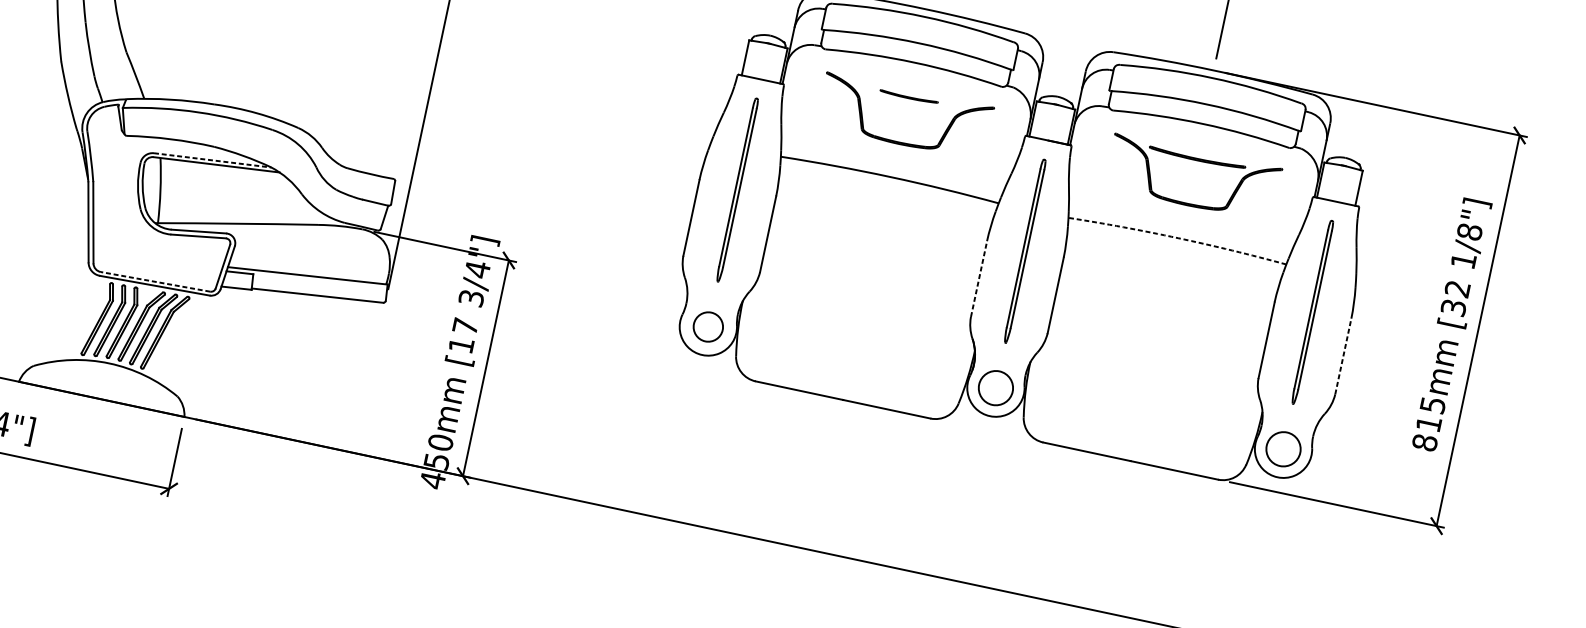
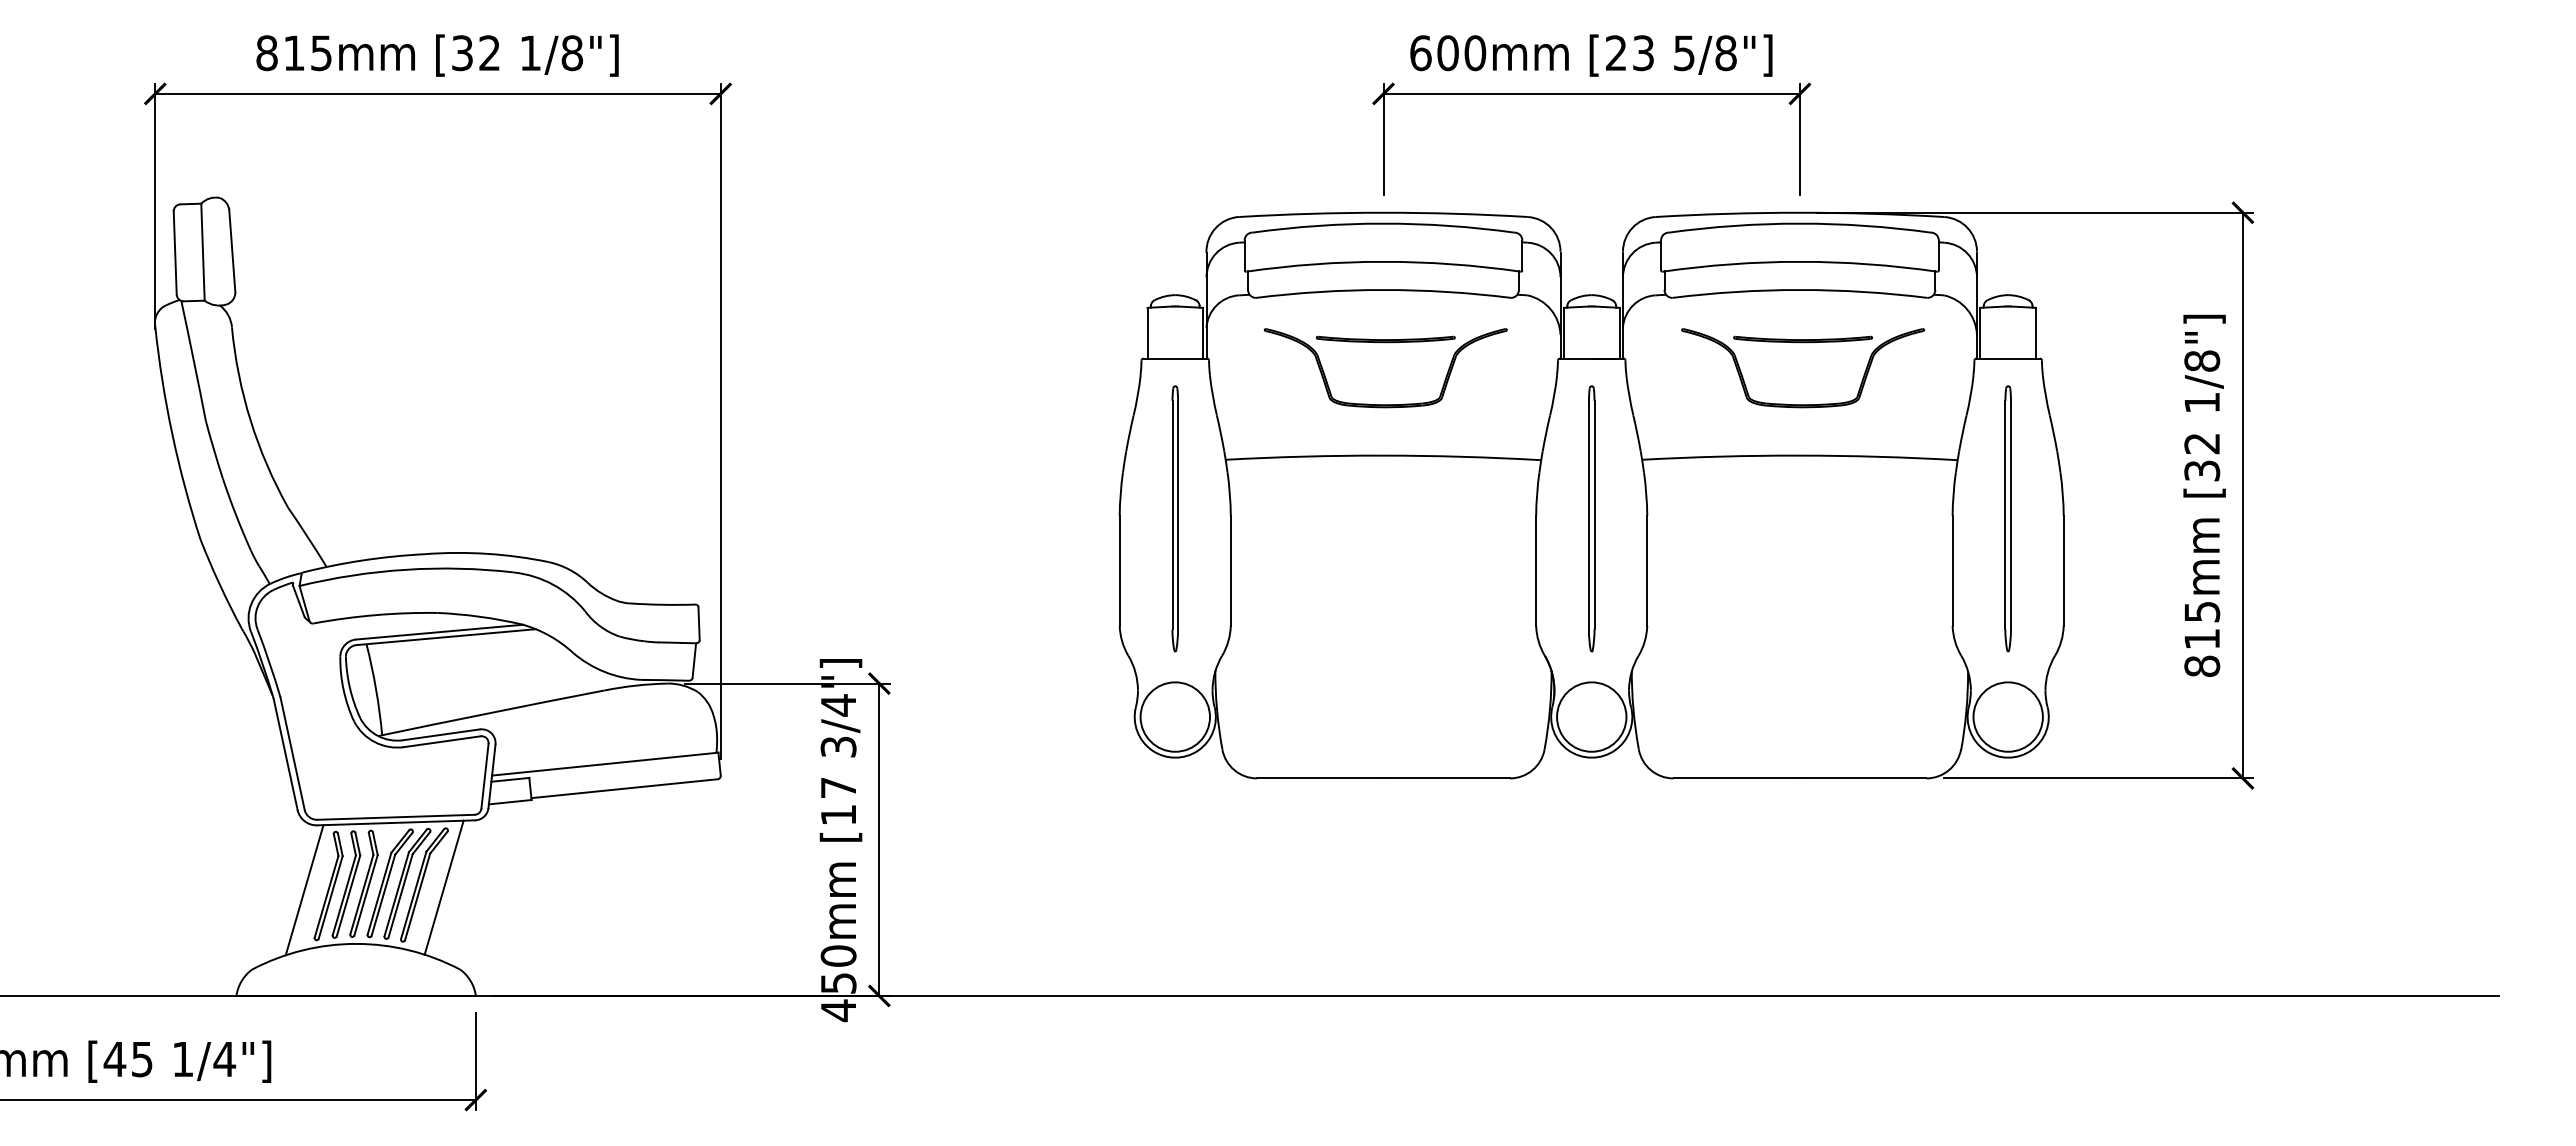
part: (908, 97) -> (1385, 339), size x1.67
line: (212, 160) -> (439, 632), dashed -> solid
arc: (1177, 238) -> (1799, 455), dashed -> solid
line: (979, 278) -> (1536, 570), dashed -> solid
line: (155, 282) -> (396, 817), dashed -> solid
line: (81, 318) -> (304, 890), added
circle: (708, 326) -> (1175, 716), size x1.67
line: (177, 337) -> (443, 887), added
line: (1343, 356) -> (2063, 570), dashed -> solid
circle: (995, 387) -> (1591, 716), size x1.43
circle: (1283, 448) -> (2007, 716), size x1.43

